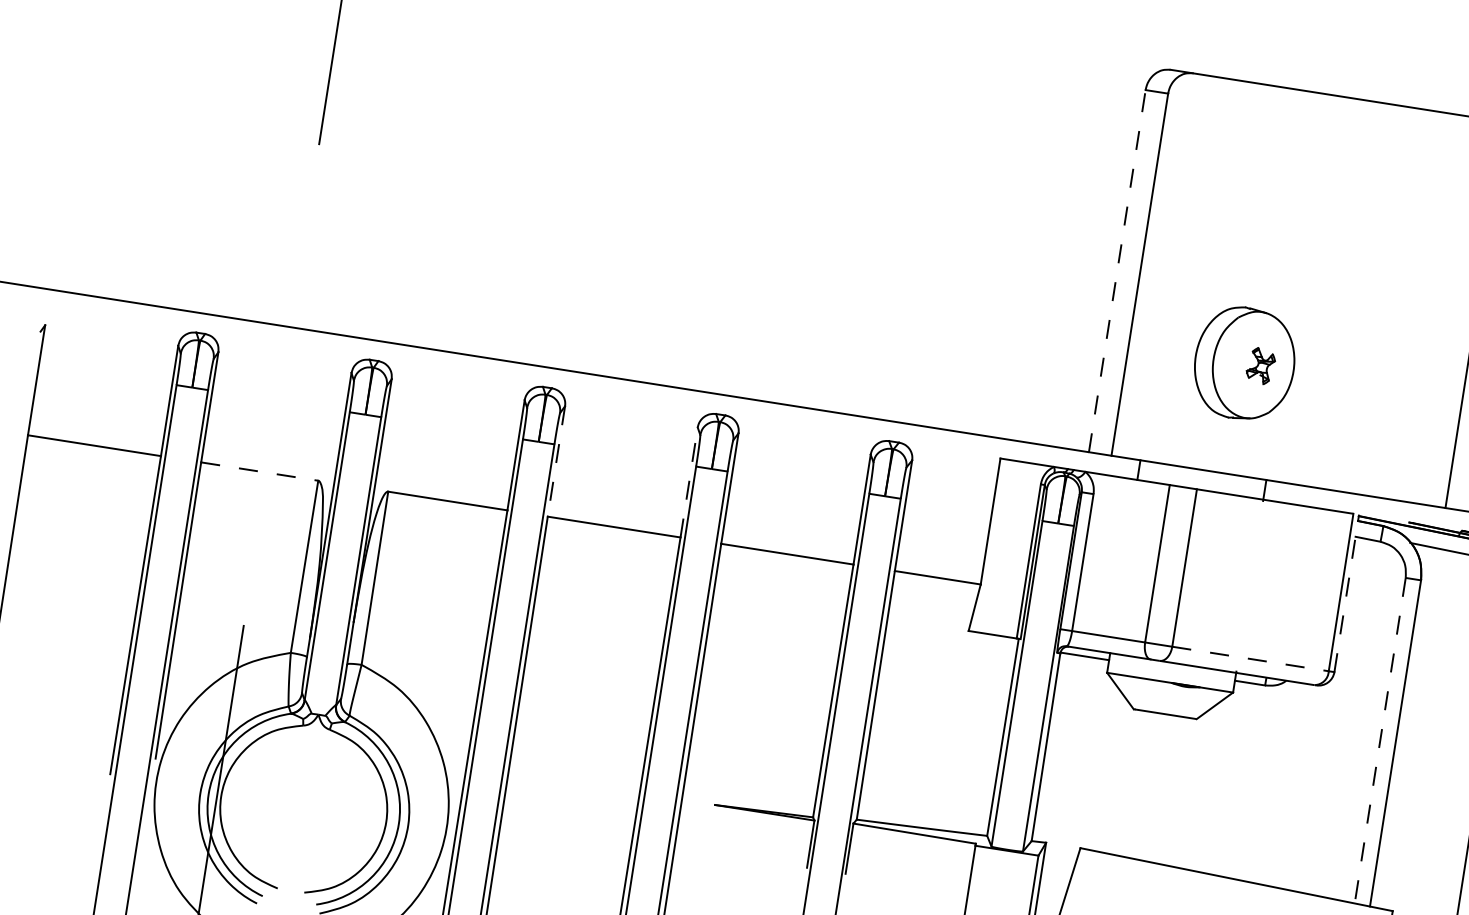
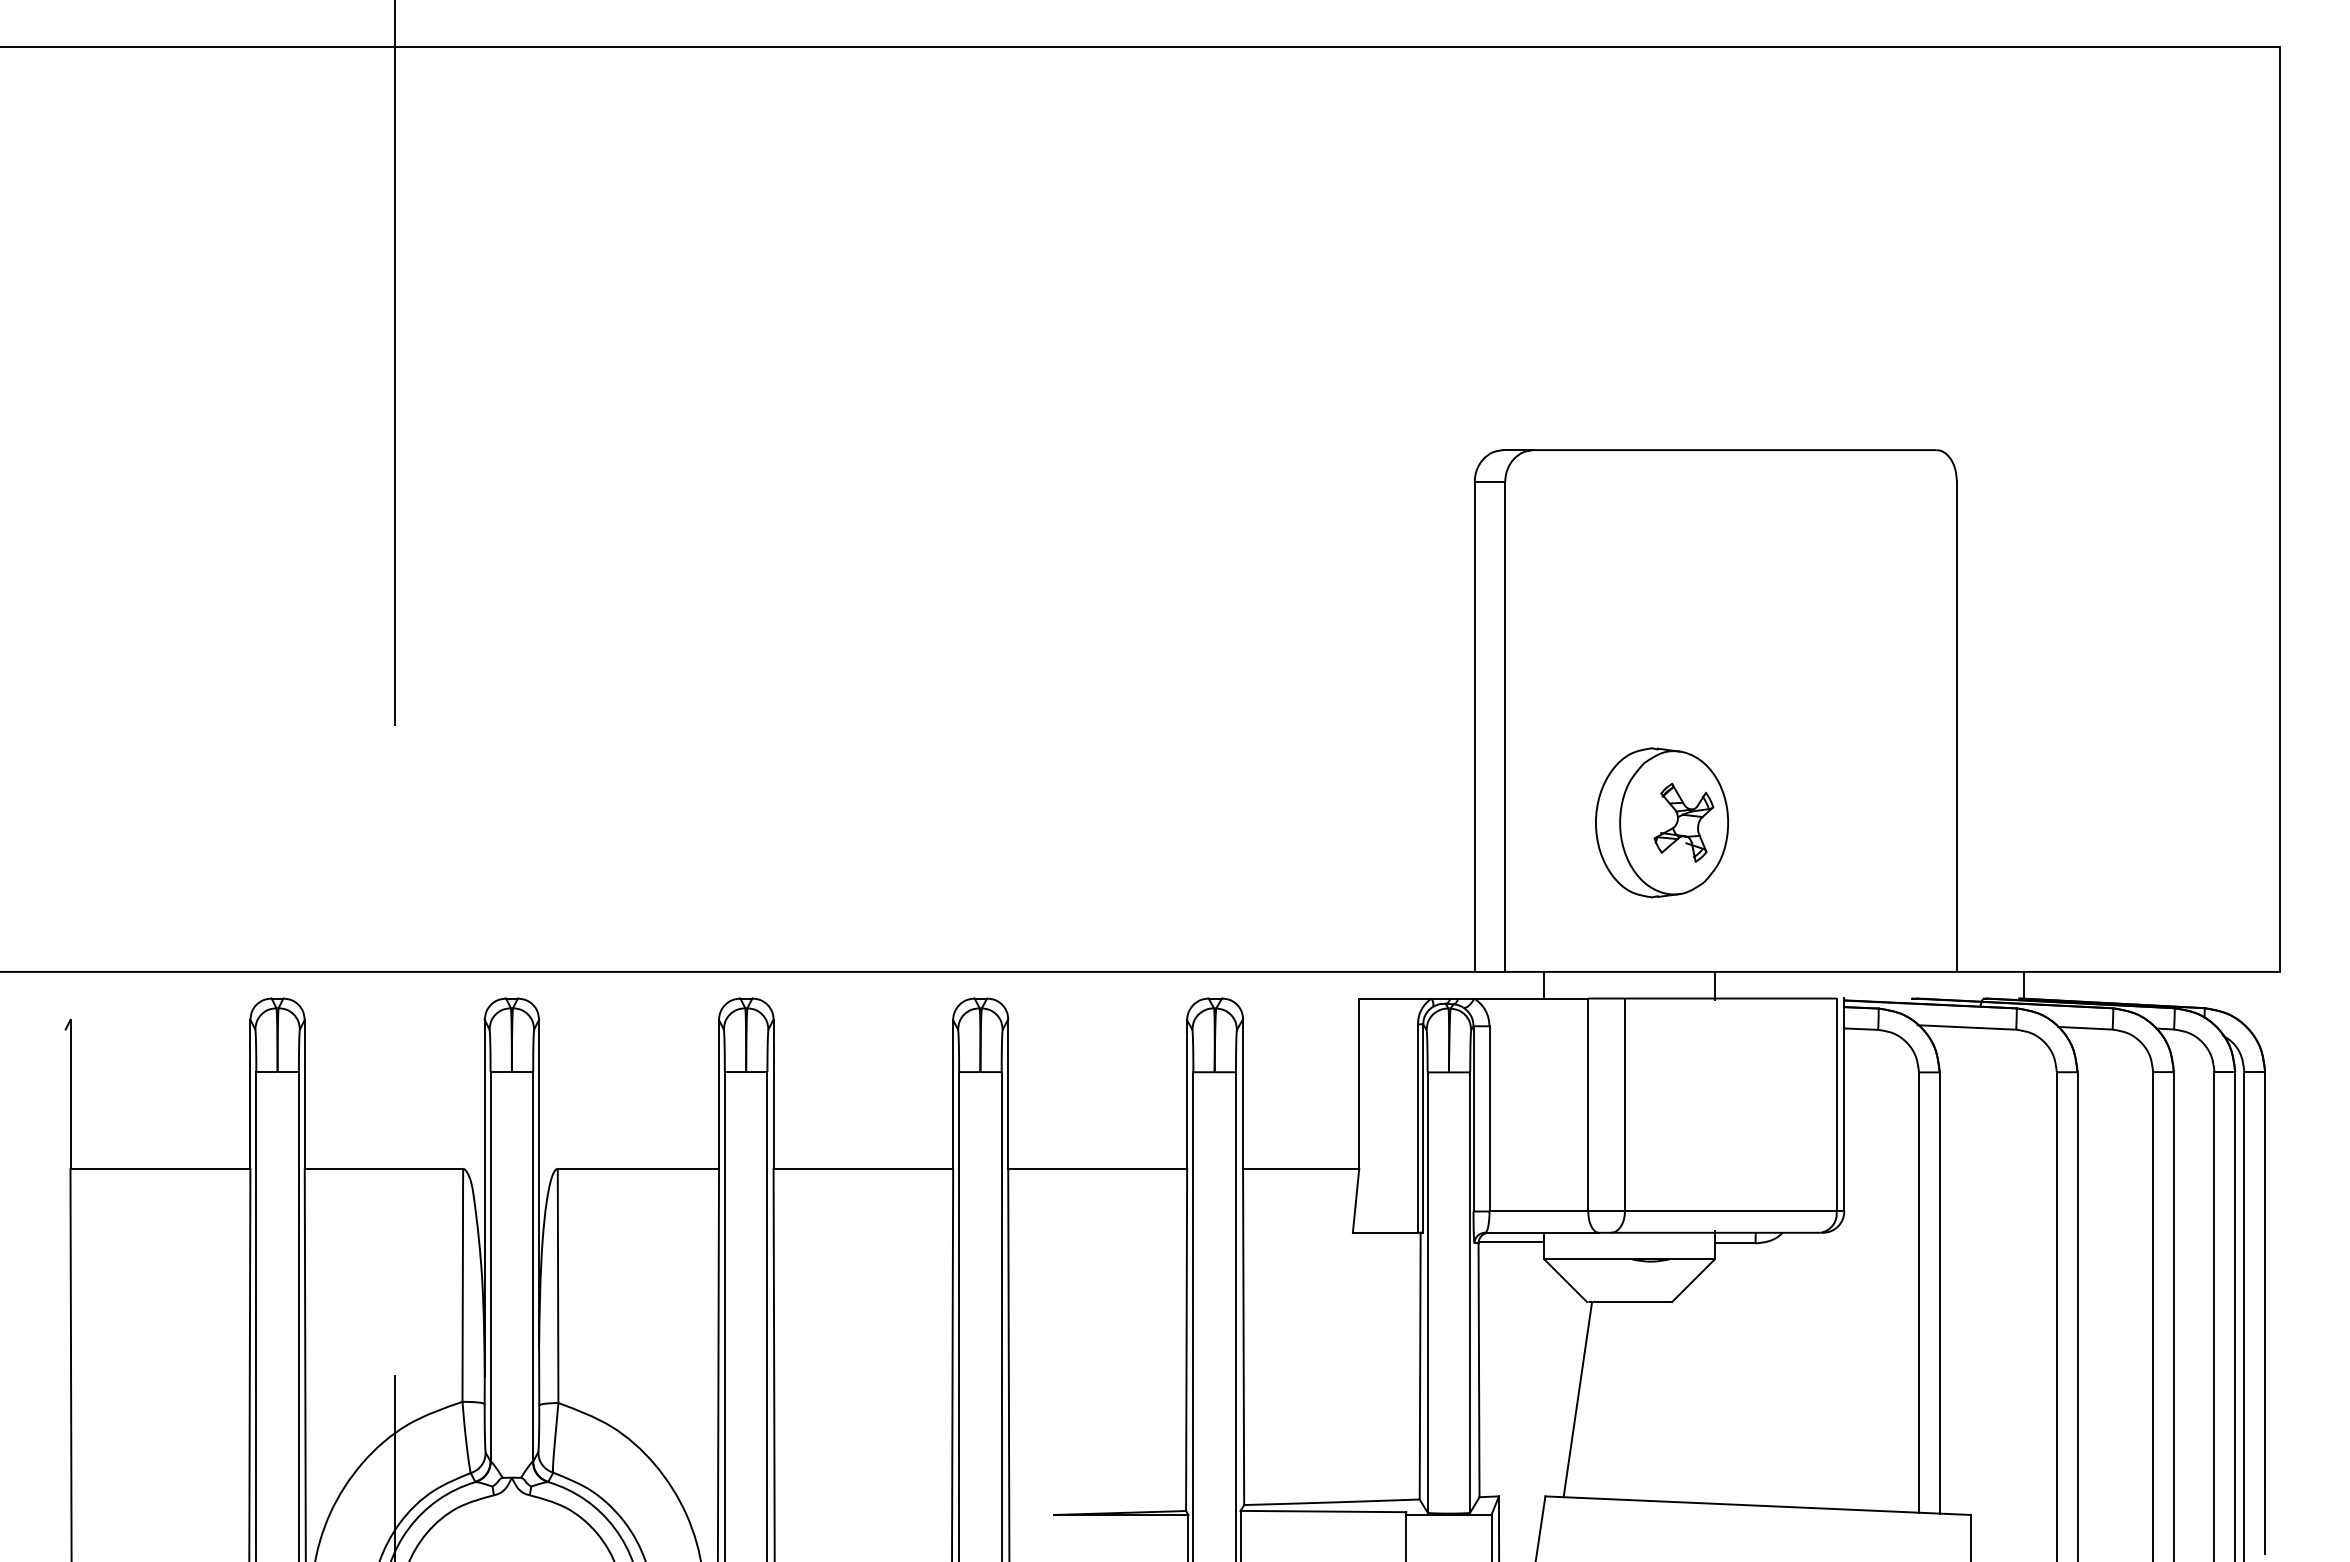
line: (1117, 271) -> (1474, 727), dashed -> solid
part: (1260, 365) -> (1683, 822), size x1.67
line: (556, 461) -> (773, 1094), dashed -> solid
line: (260, 471) -> (384, 1168), dashed -> solid
line: (689, 482) -> (953, 1094), dashed -> solid
line: (1346, 593) -> (1844, 1104), dashed -> solid
line: (1250, 658) -> (1730, 1211), dashed -> solid
line: (1379, 741) -> (1918, 1293), dashed -> solid
line: (1115, 780) -> (1577, 1399), added

